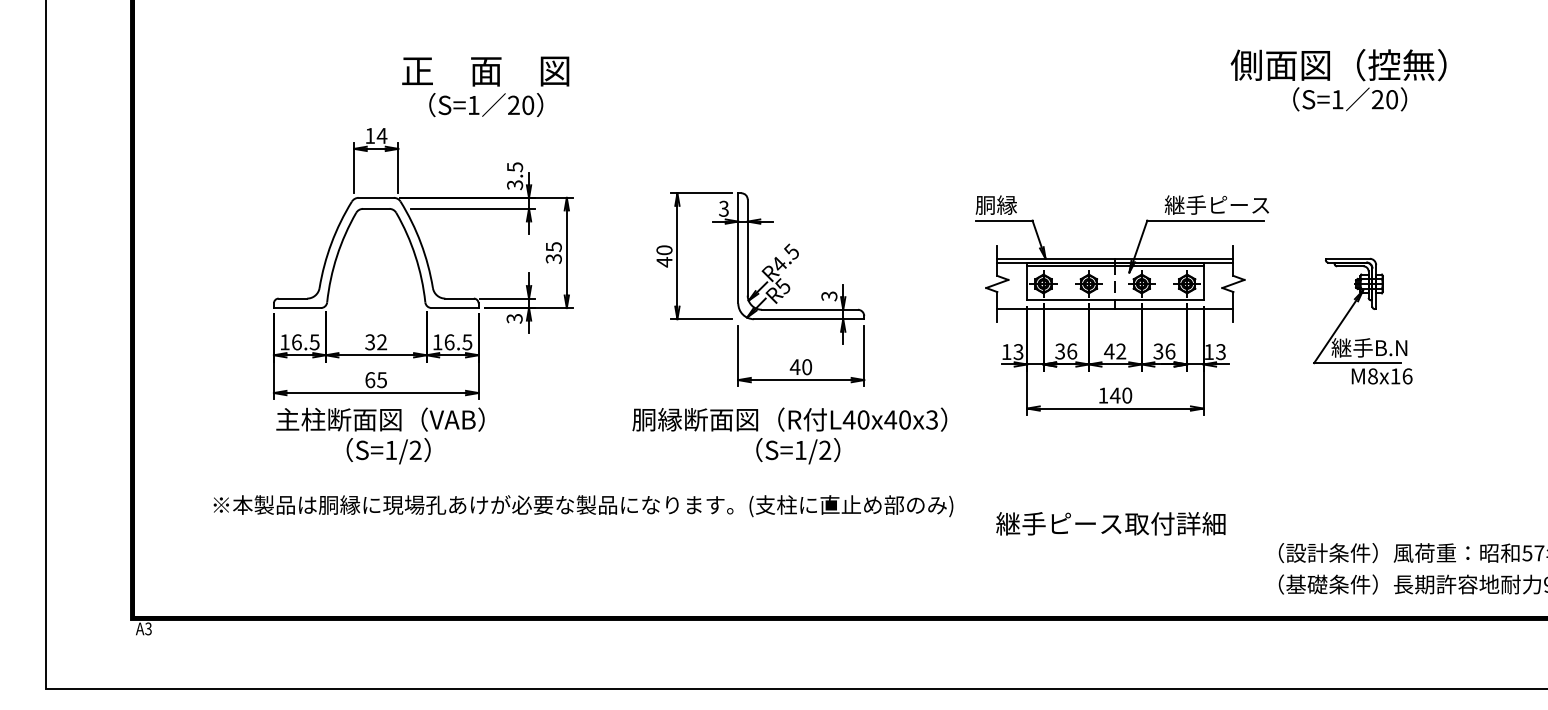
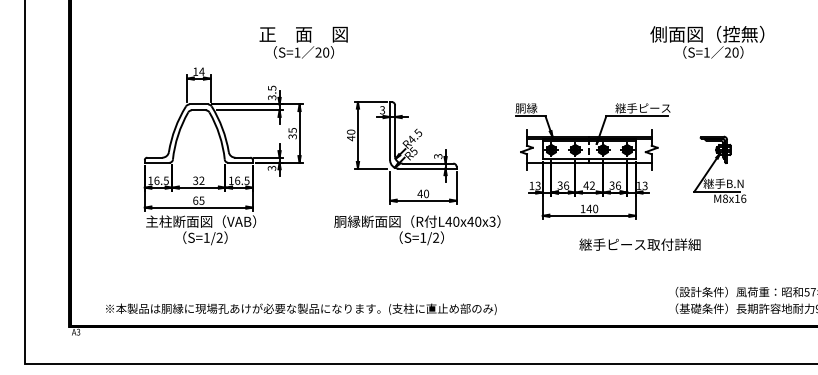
text: (485, 86) -> (303, 42), moved
text: (583, 504) -> (301, 308), moved
text: (1109, 523) -> (639, 244), moved

